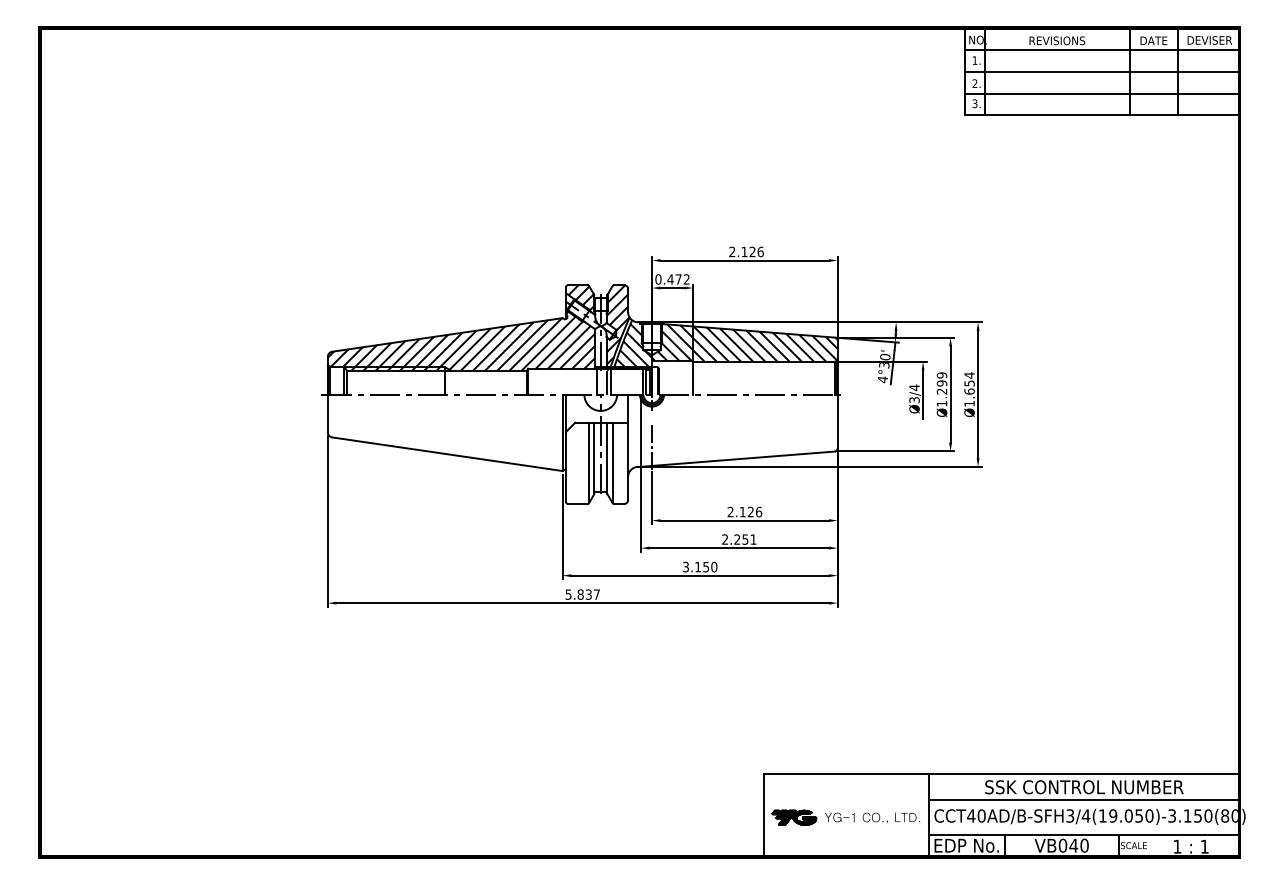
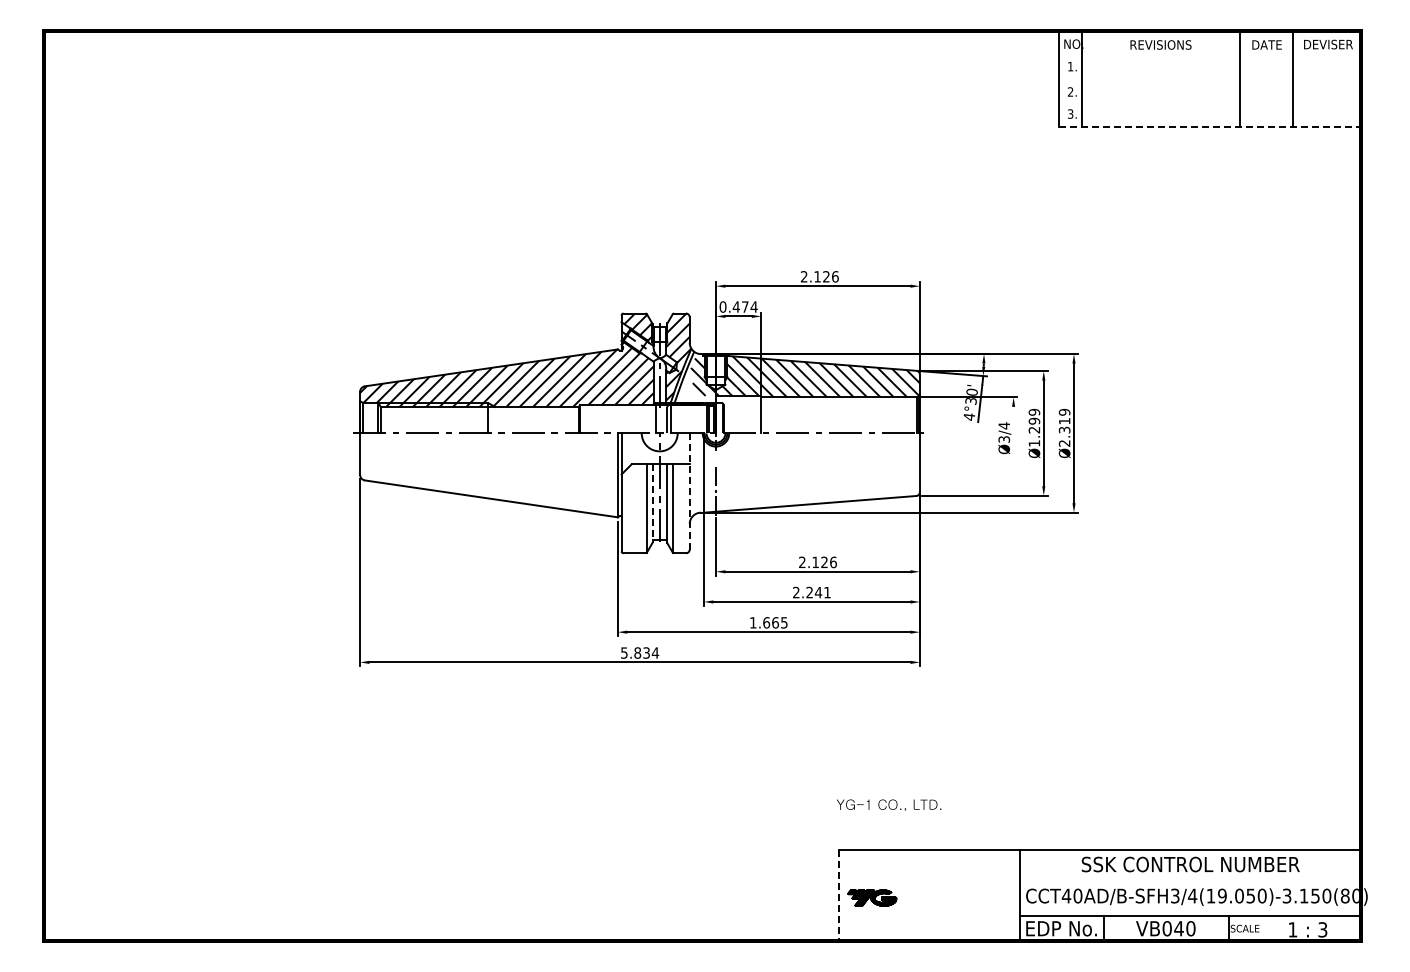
line: (1102, 50) -> (1210, 55), removed
line: (1102, 72) -> (1210, 79), removed
line: (1102, 94) -> (1210, 103), removed
line: (1102, 115) -> (1210, 126), solid -> dashed
text: (686, 279) -> (753, 306), 0.472 -> 0.474
hatch: (632, 345) -> (694, 379), removed
text: (969, 389) -> (1064, 427), Ø1.654 -> Ø2.319
line: (922, 393) -> (1013, 432), removed
line: (627, 446) -> (689, 490), solid -> dashed
line: (594, 459) -> (652, 504), solid -> dashed
text: (745, 539) -> (818, 592), 2.251 -> 2.241
text: (699, 566) -> (768, 622), 3.150 -> 1.665
text: (596, 594) -> (655, 652), 5.837 -> 5.834
line: (1084, 799) -> (1190, 878), removed
line: (763, 816) -> (838, 896), solid -> dashed
text: (872, 817) -> (889, 804), moved
text: (1204, 846) -> (1322, 929), 1 -> 3

